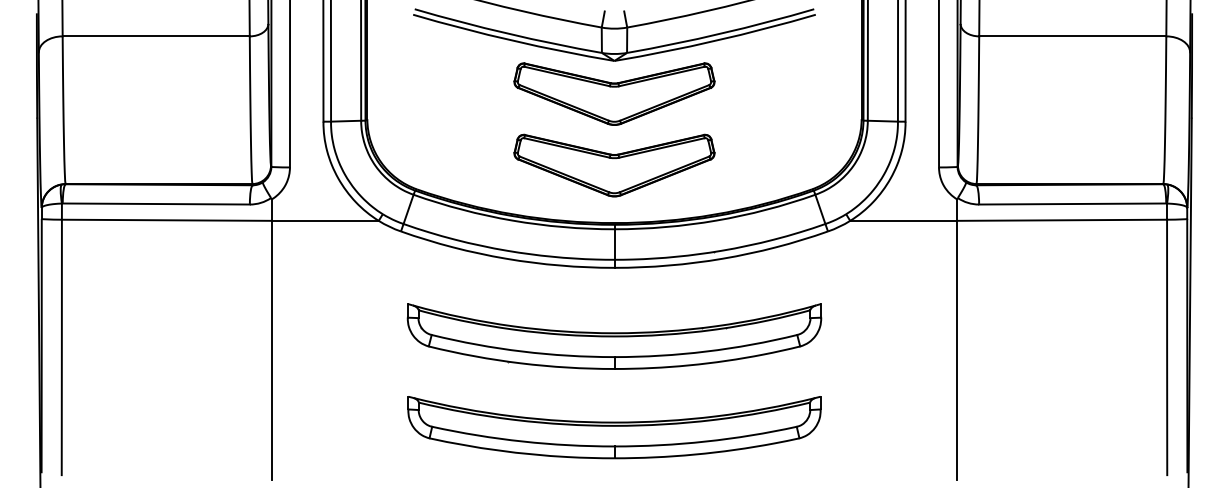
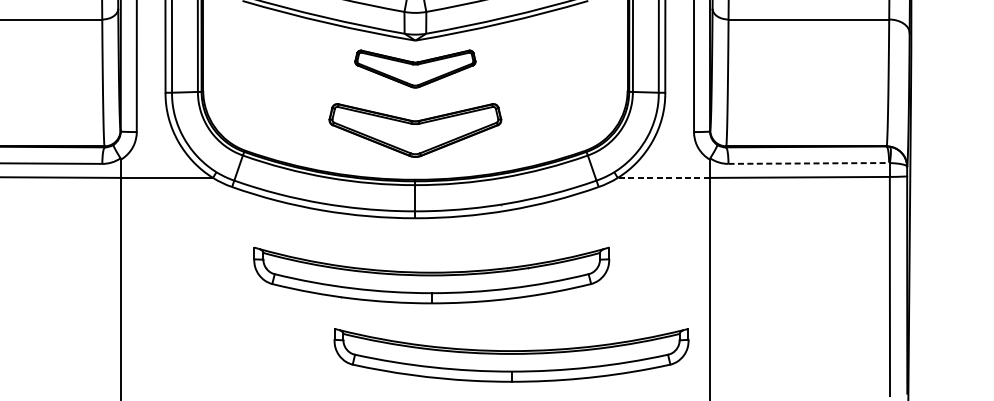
part: (614, 93) -> (415, 68), size x0.7
line: (1072, 204) -> (808, 163), solid -> dashed
line: (903, 220) -> (663, 177), solid -> dashed
part: (614, 336) -> (431, 275), moved
part: (614, 427) -> (511, 355), moved

